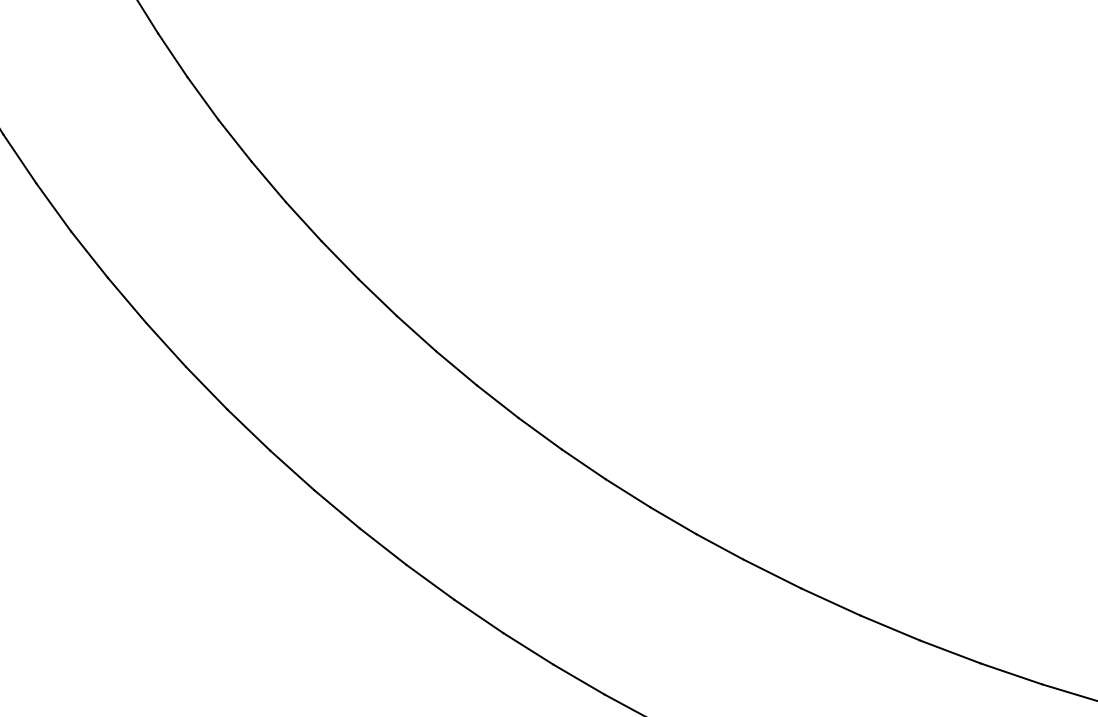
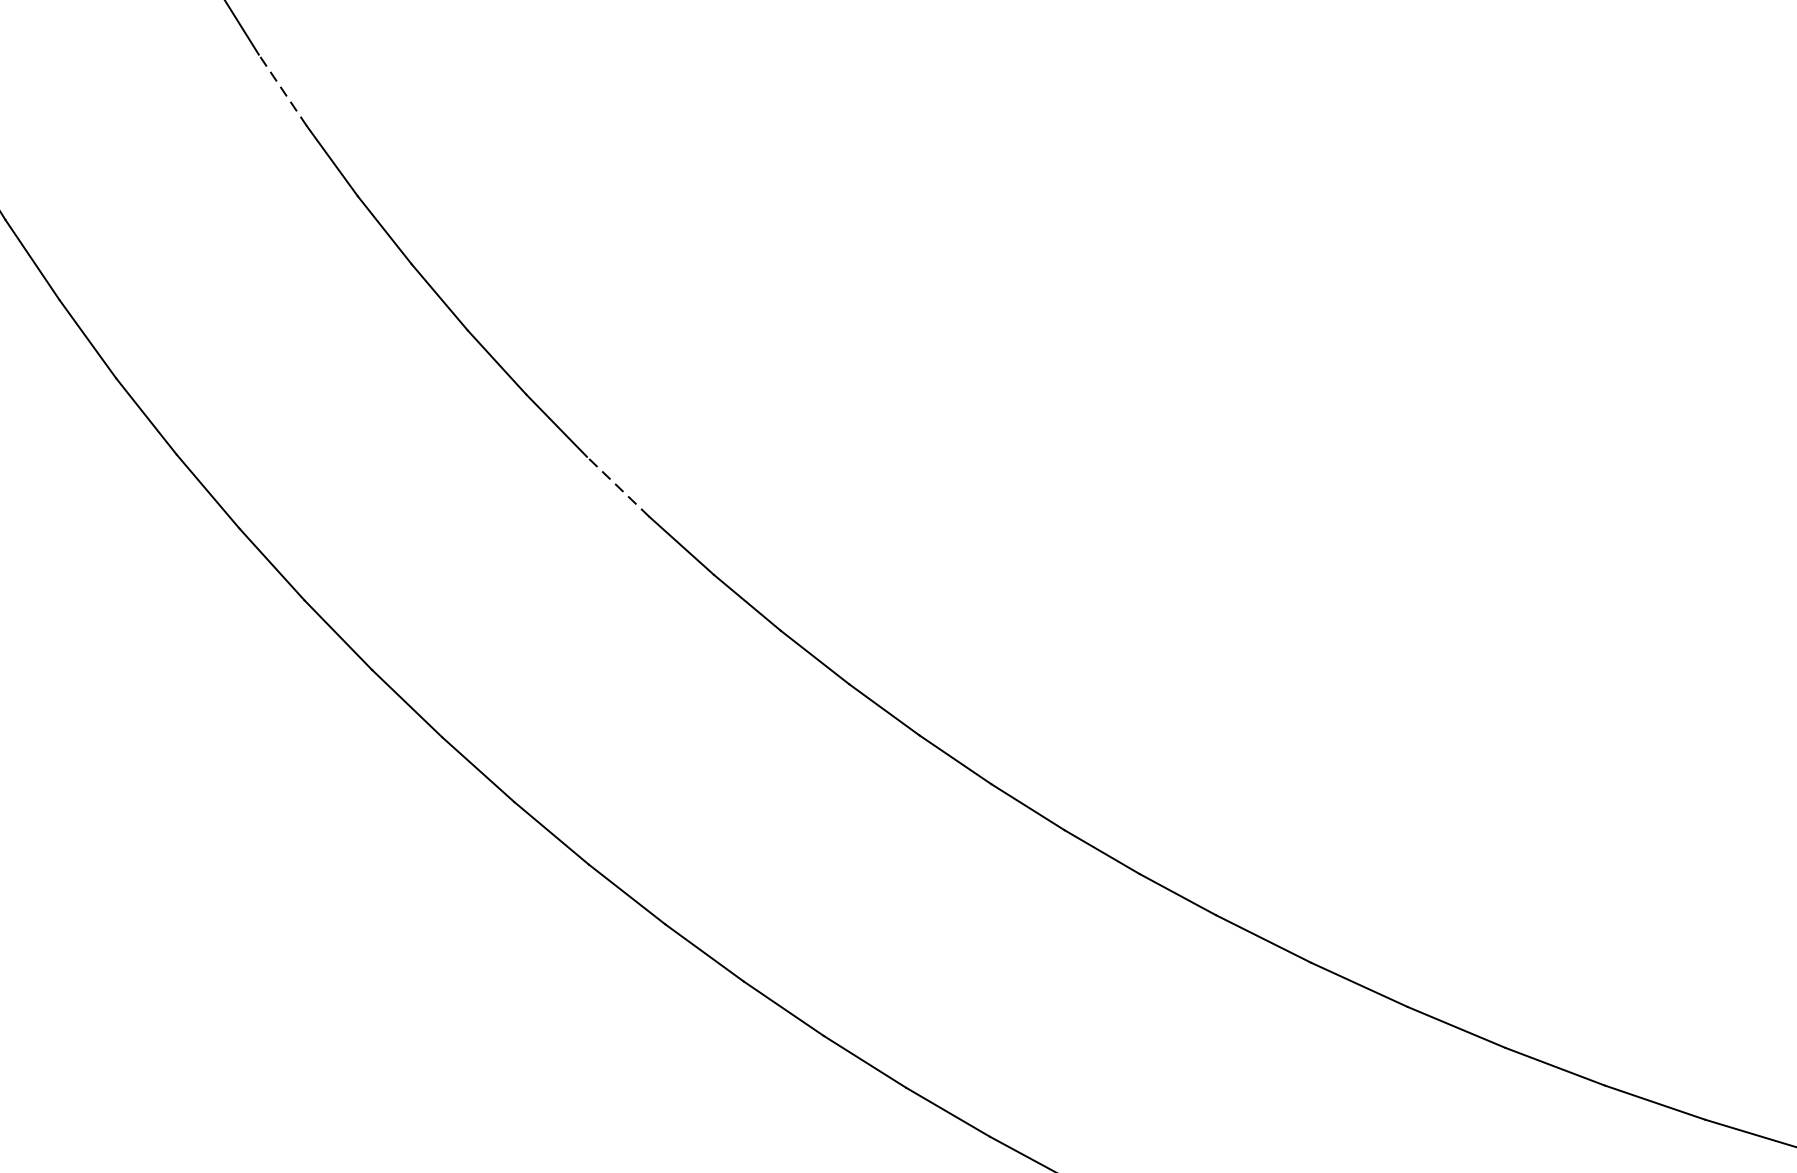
line: (172, 55) -> (282, 90), solid -> dashed
line: (377, 297) -> (617, 486), solid -> dashed

